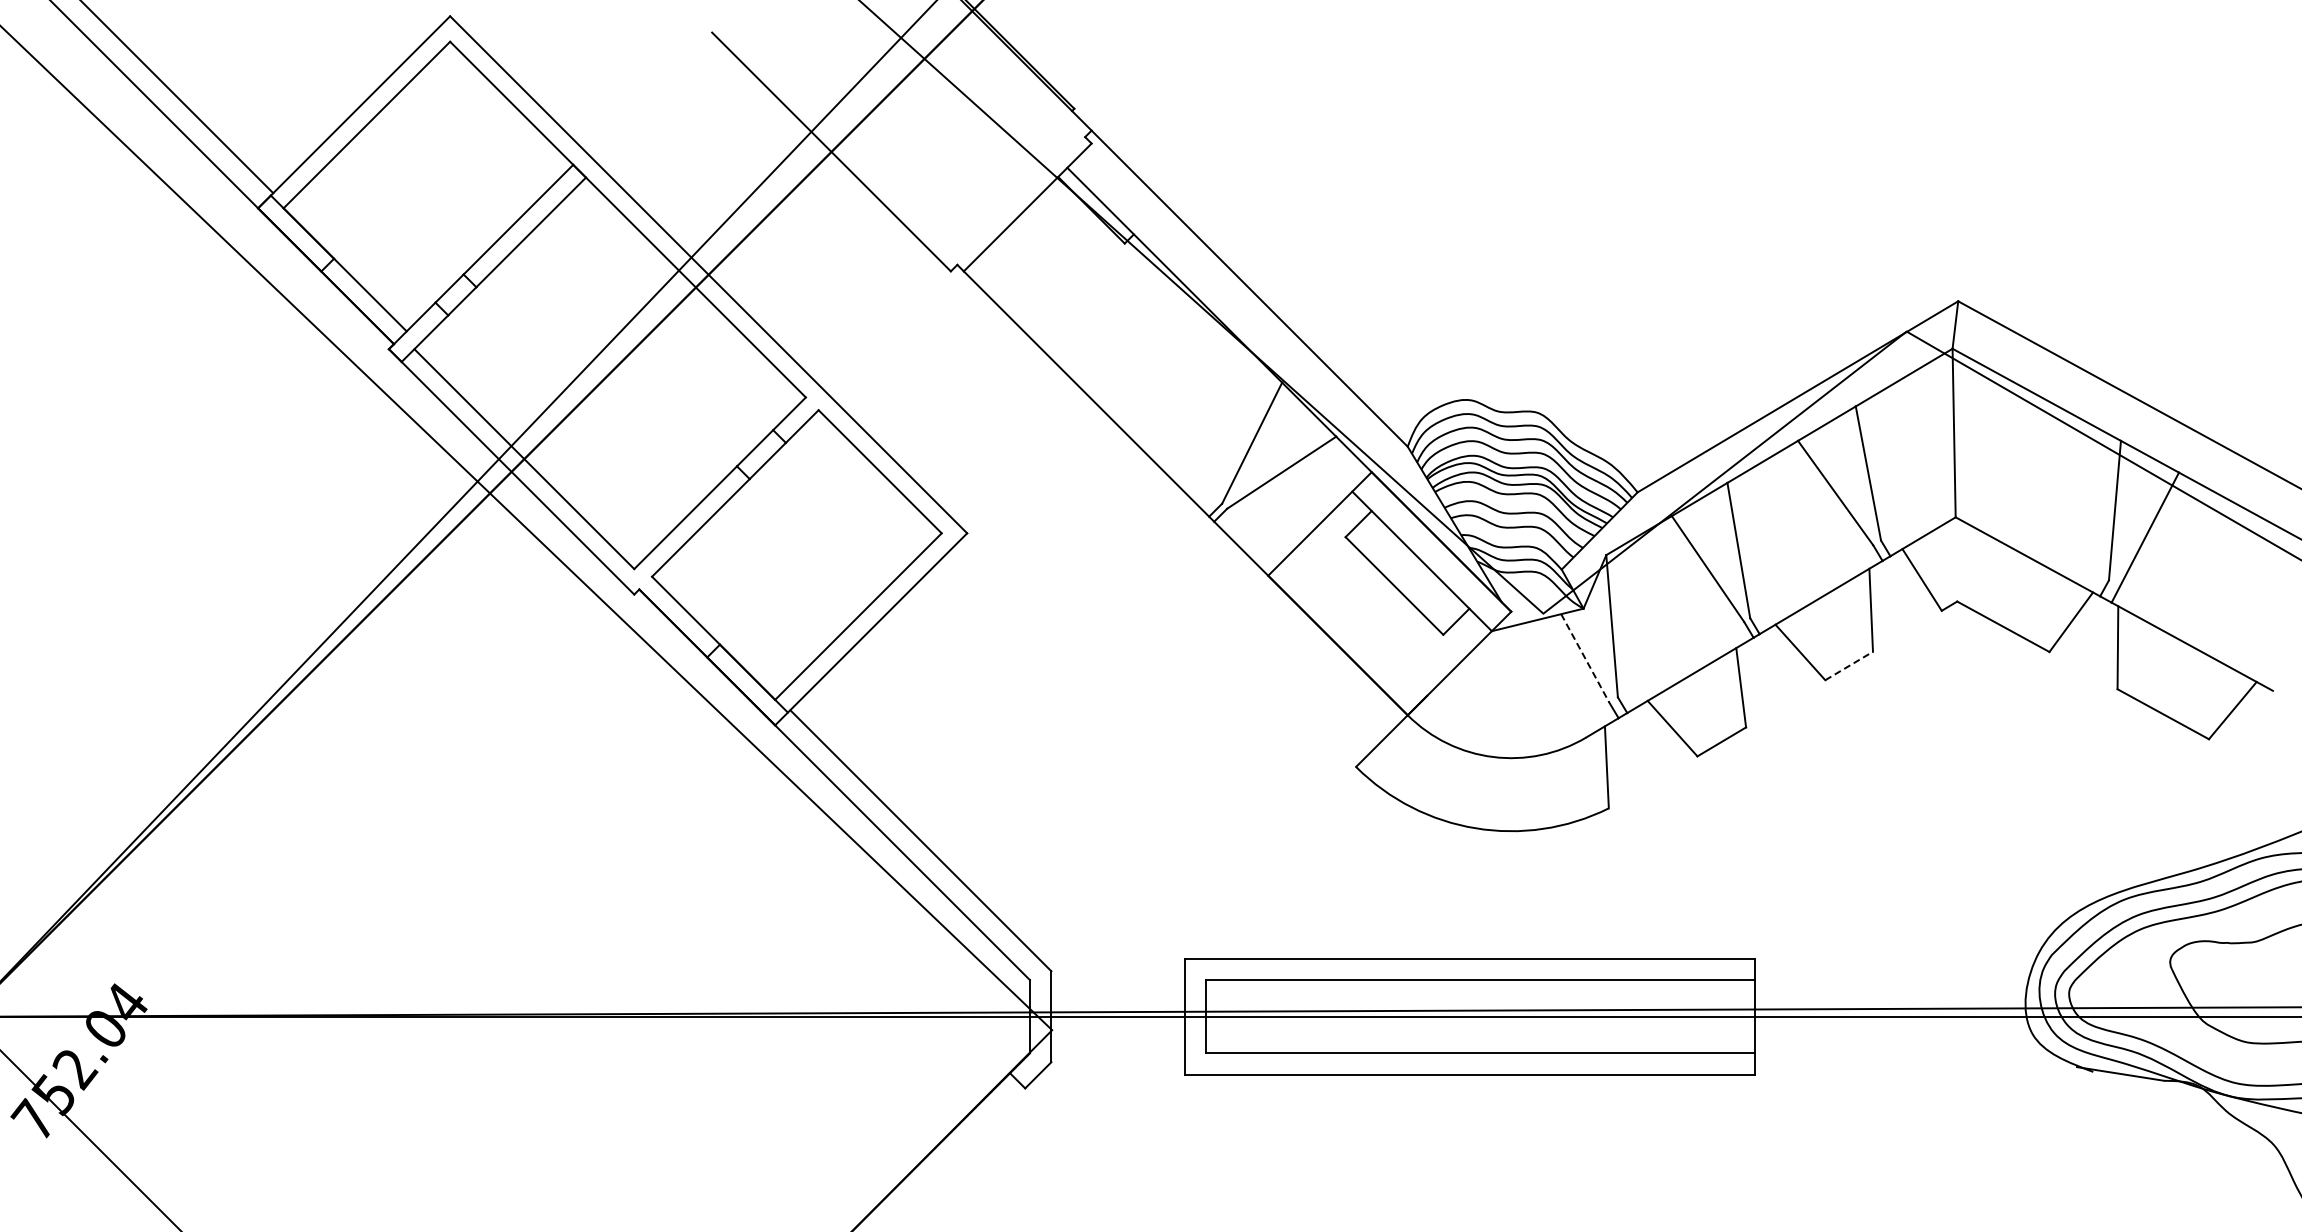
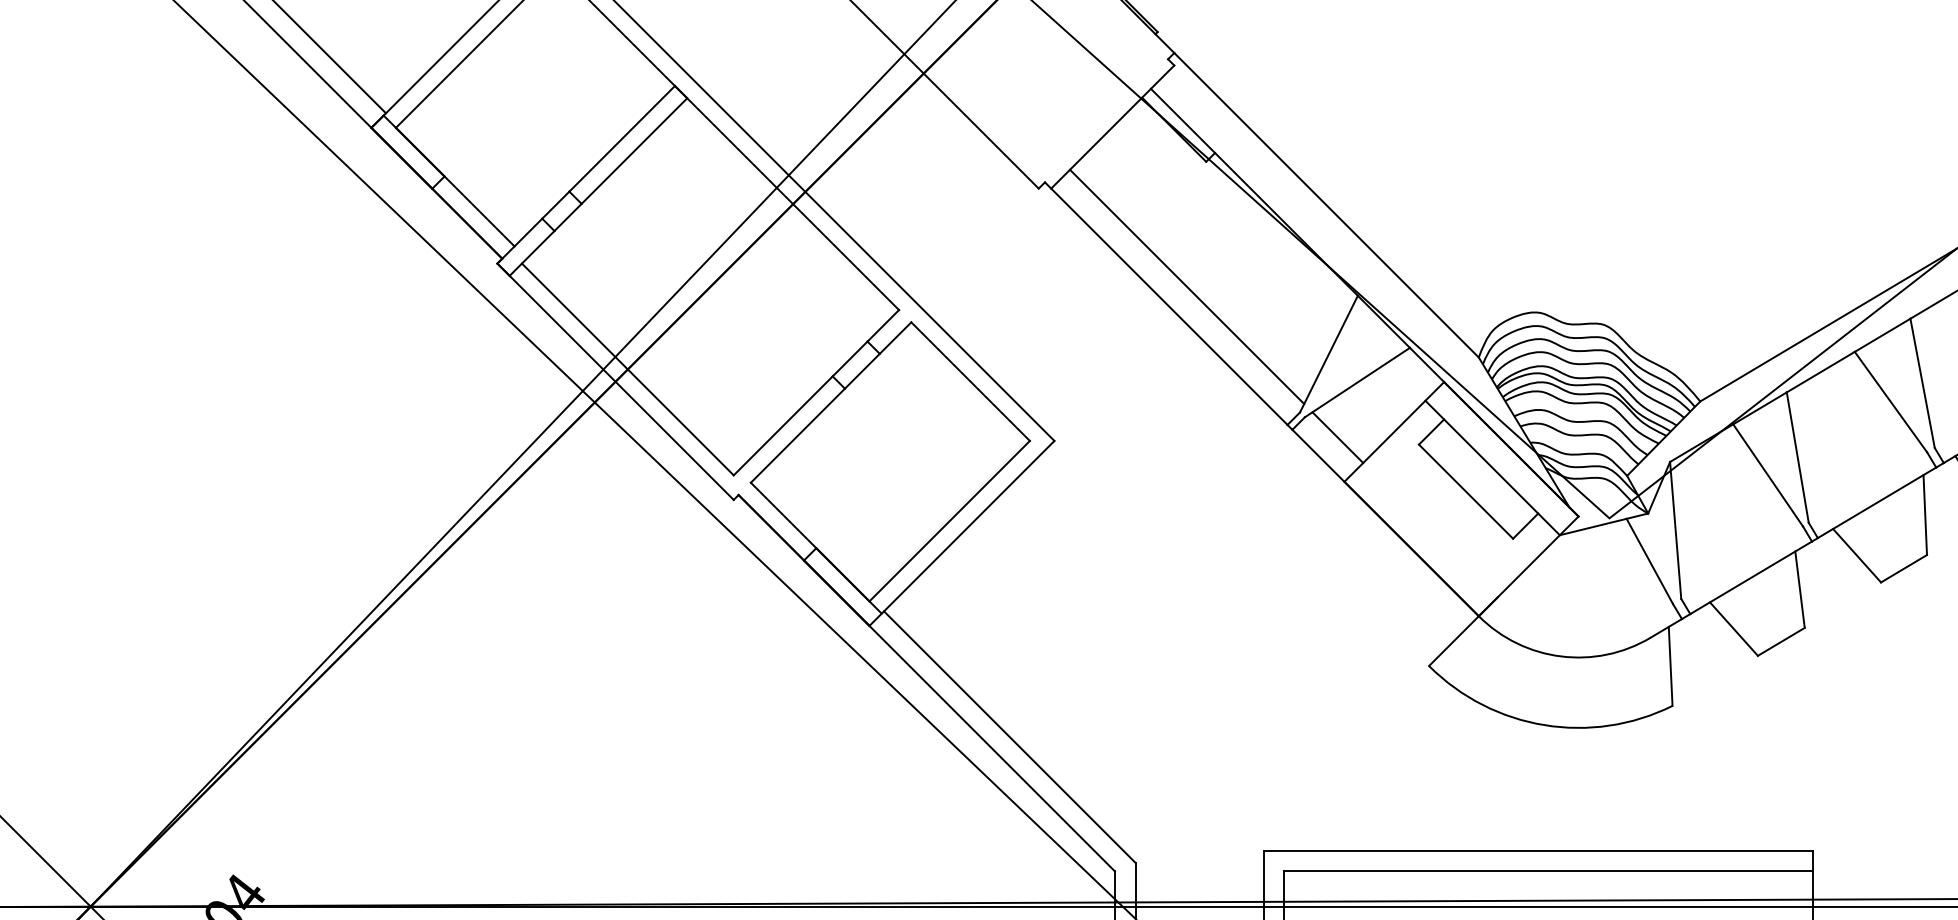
line: (1104, 372) -> (1186, 286), added
line: (1261, 529) -> (1337, 437), added
line: (1585, 658) -> (1650, 561), dashed -> solid
line: (1849, 665) -> (1904, 568), dashed -> solid

